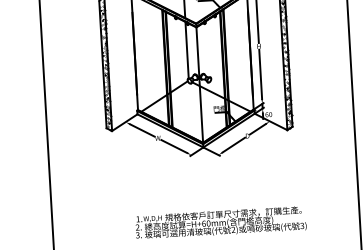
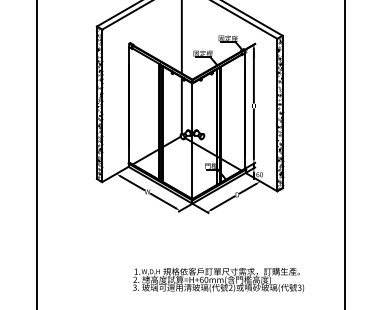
text: (220, 223) -> (218, 280), moved

